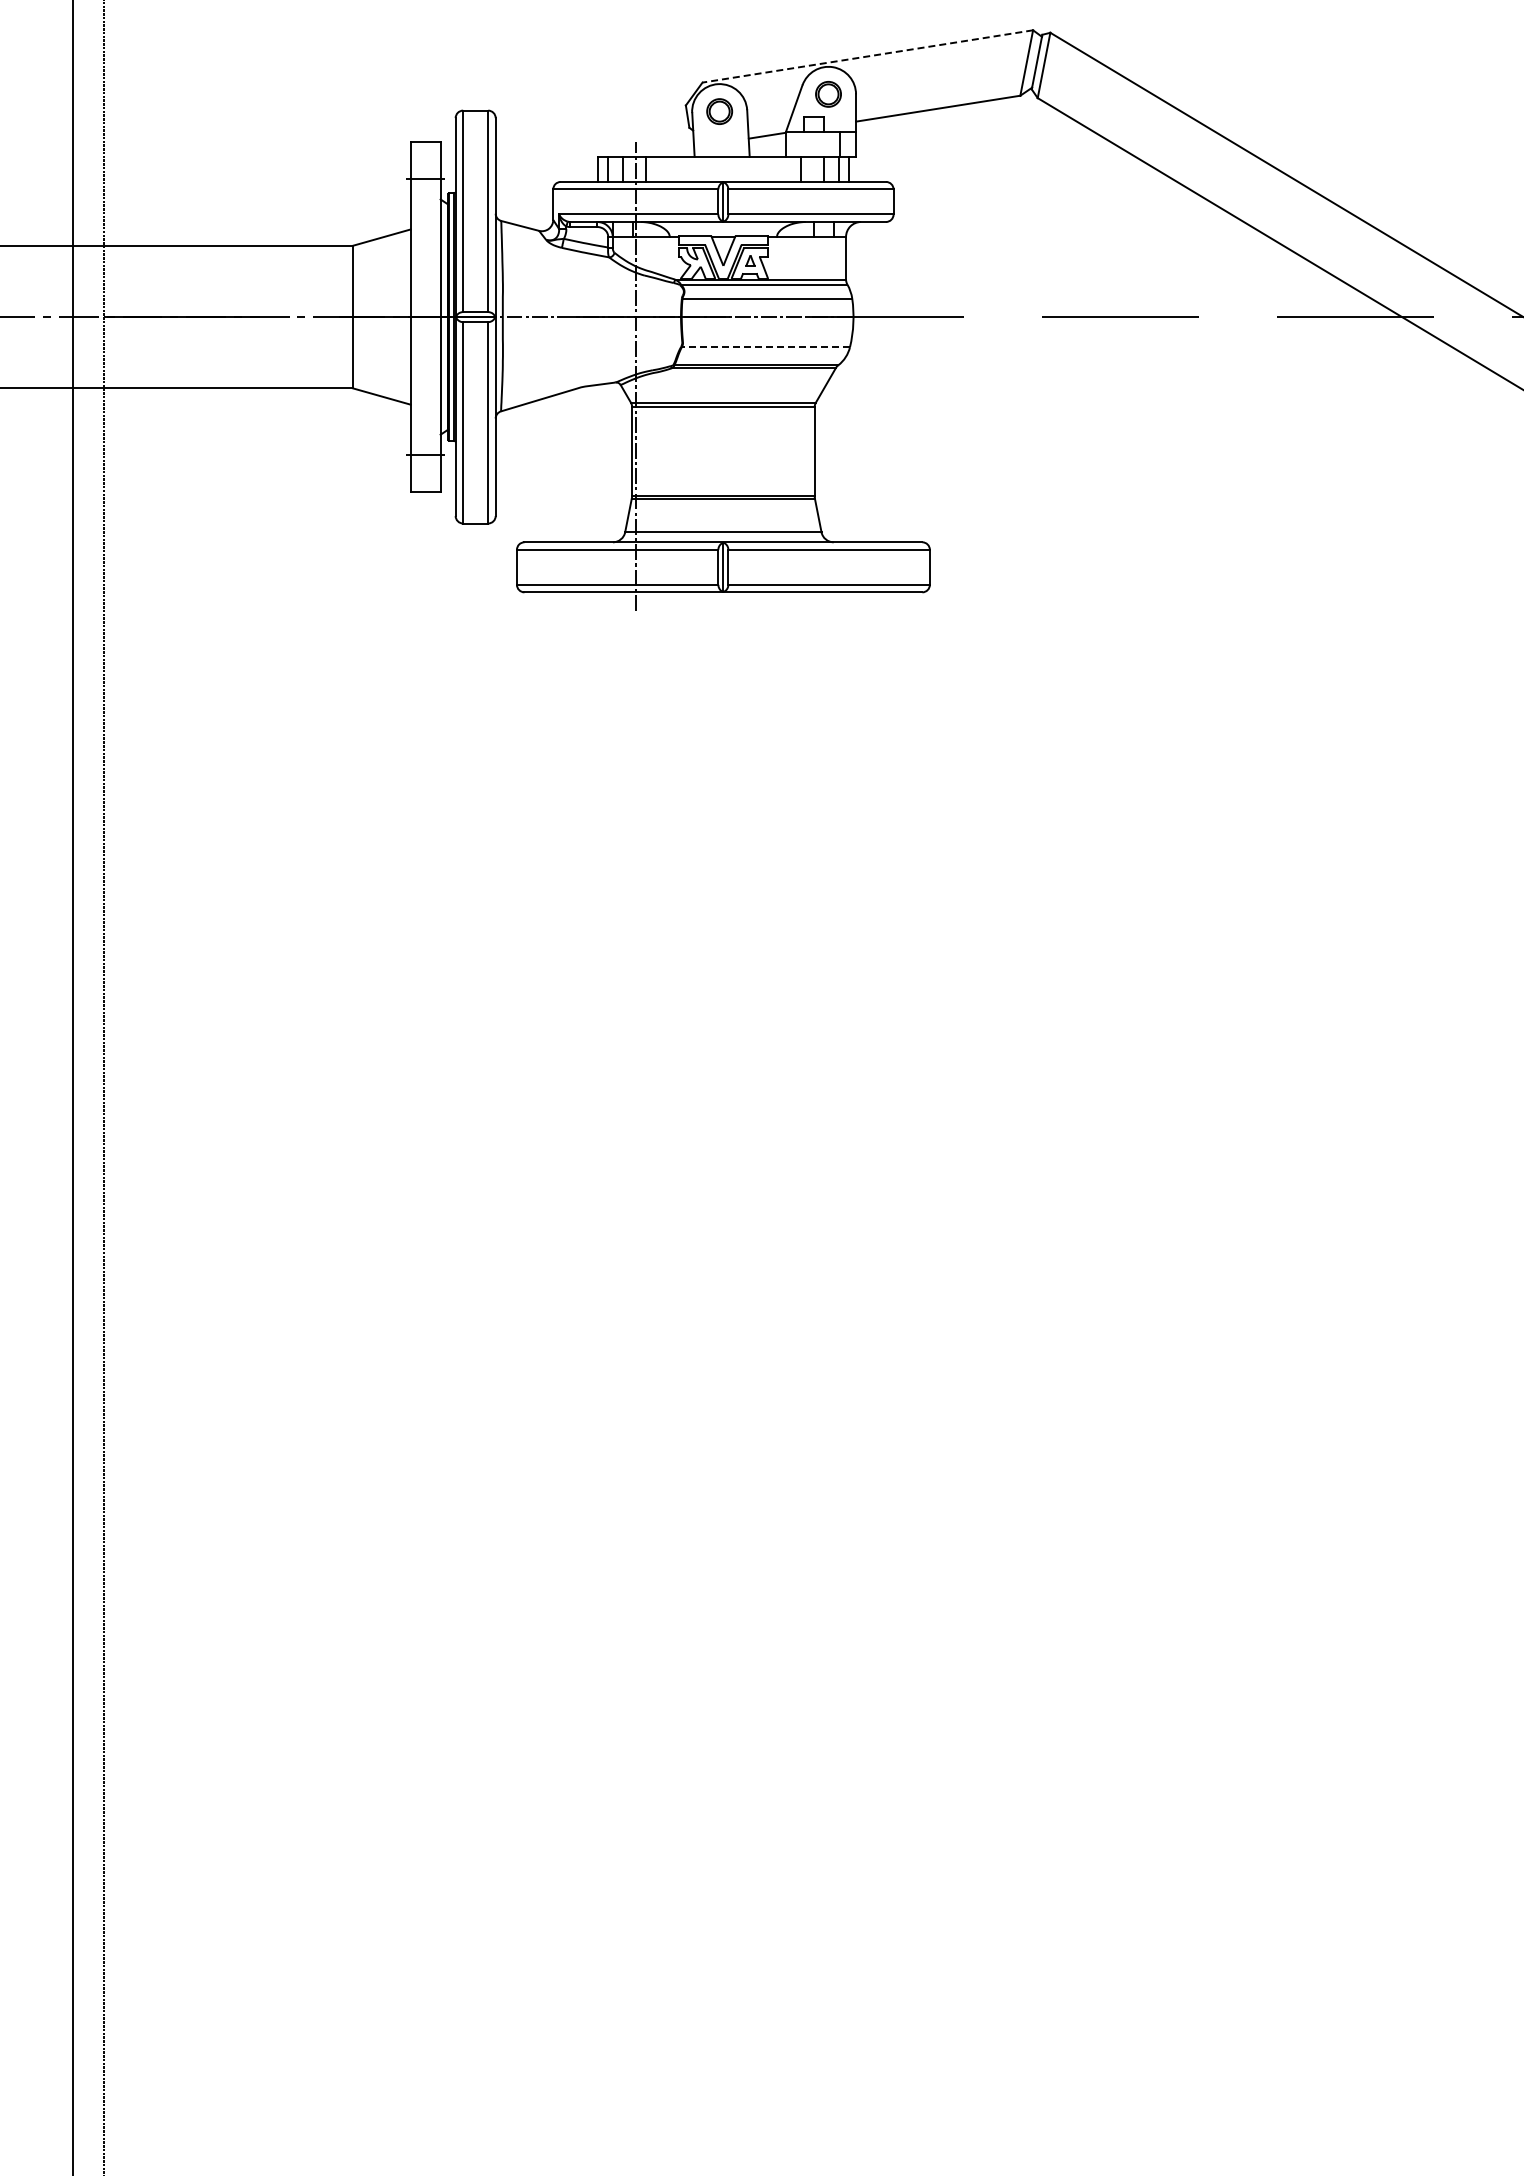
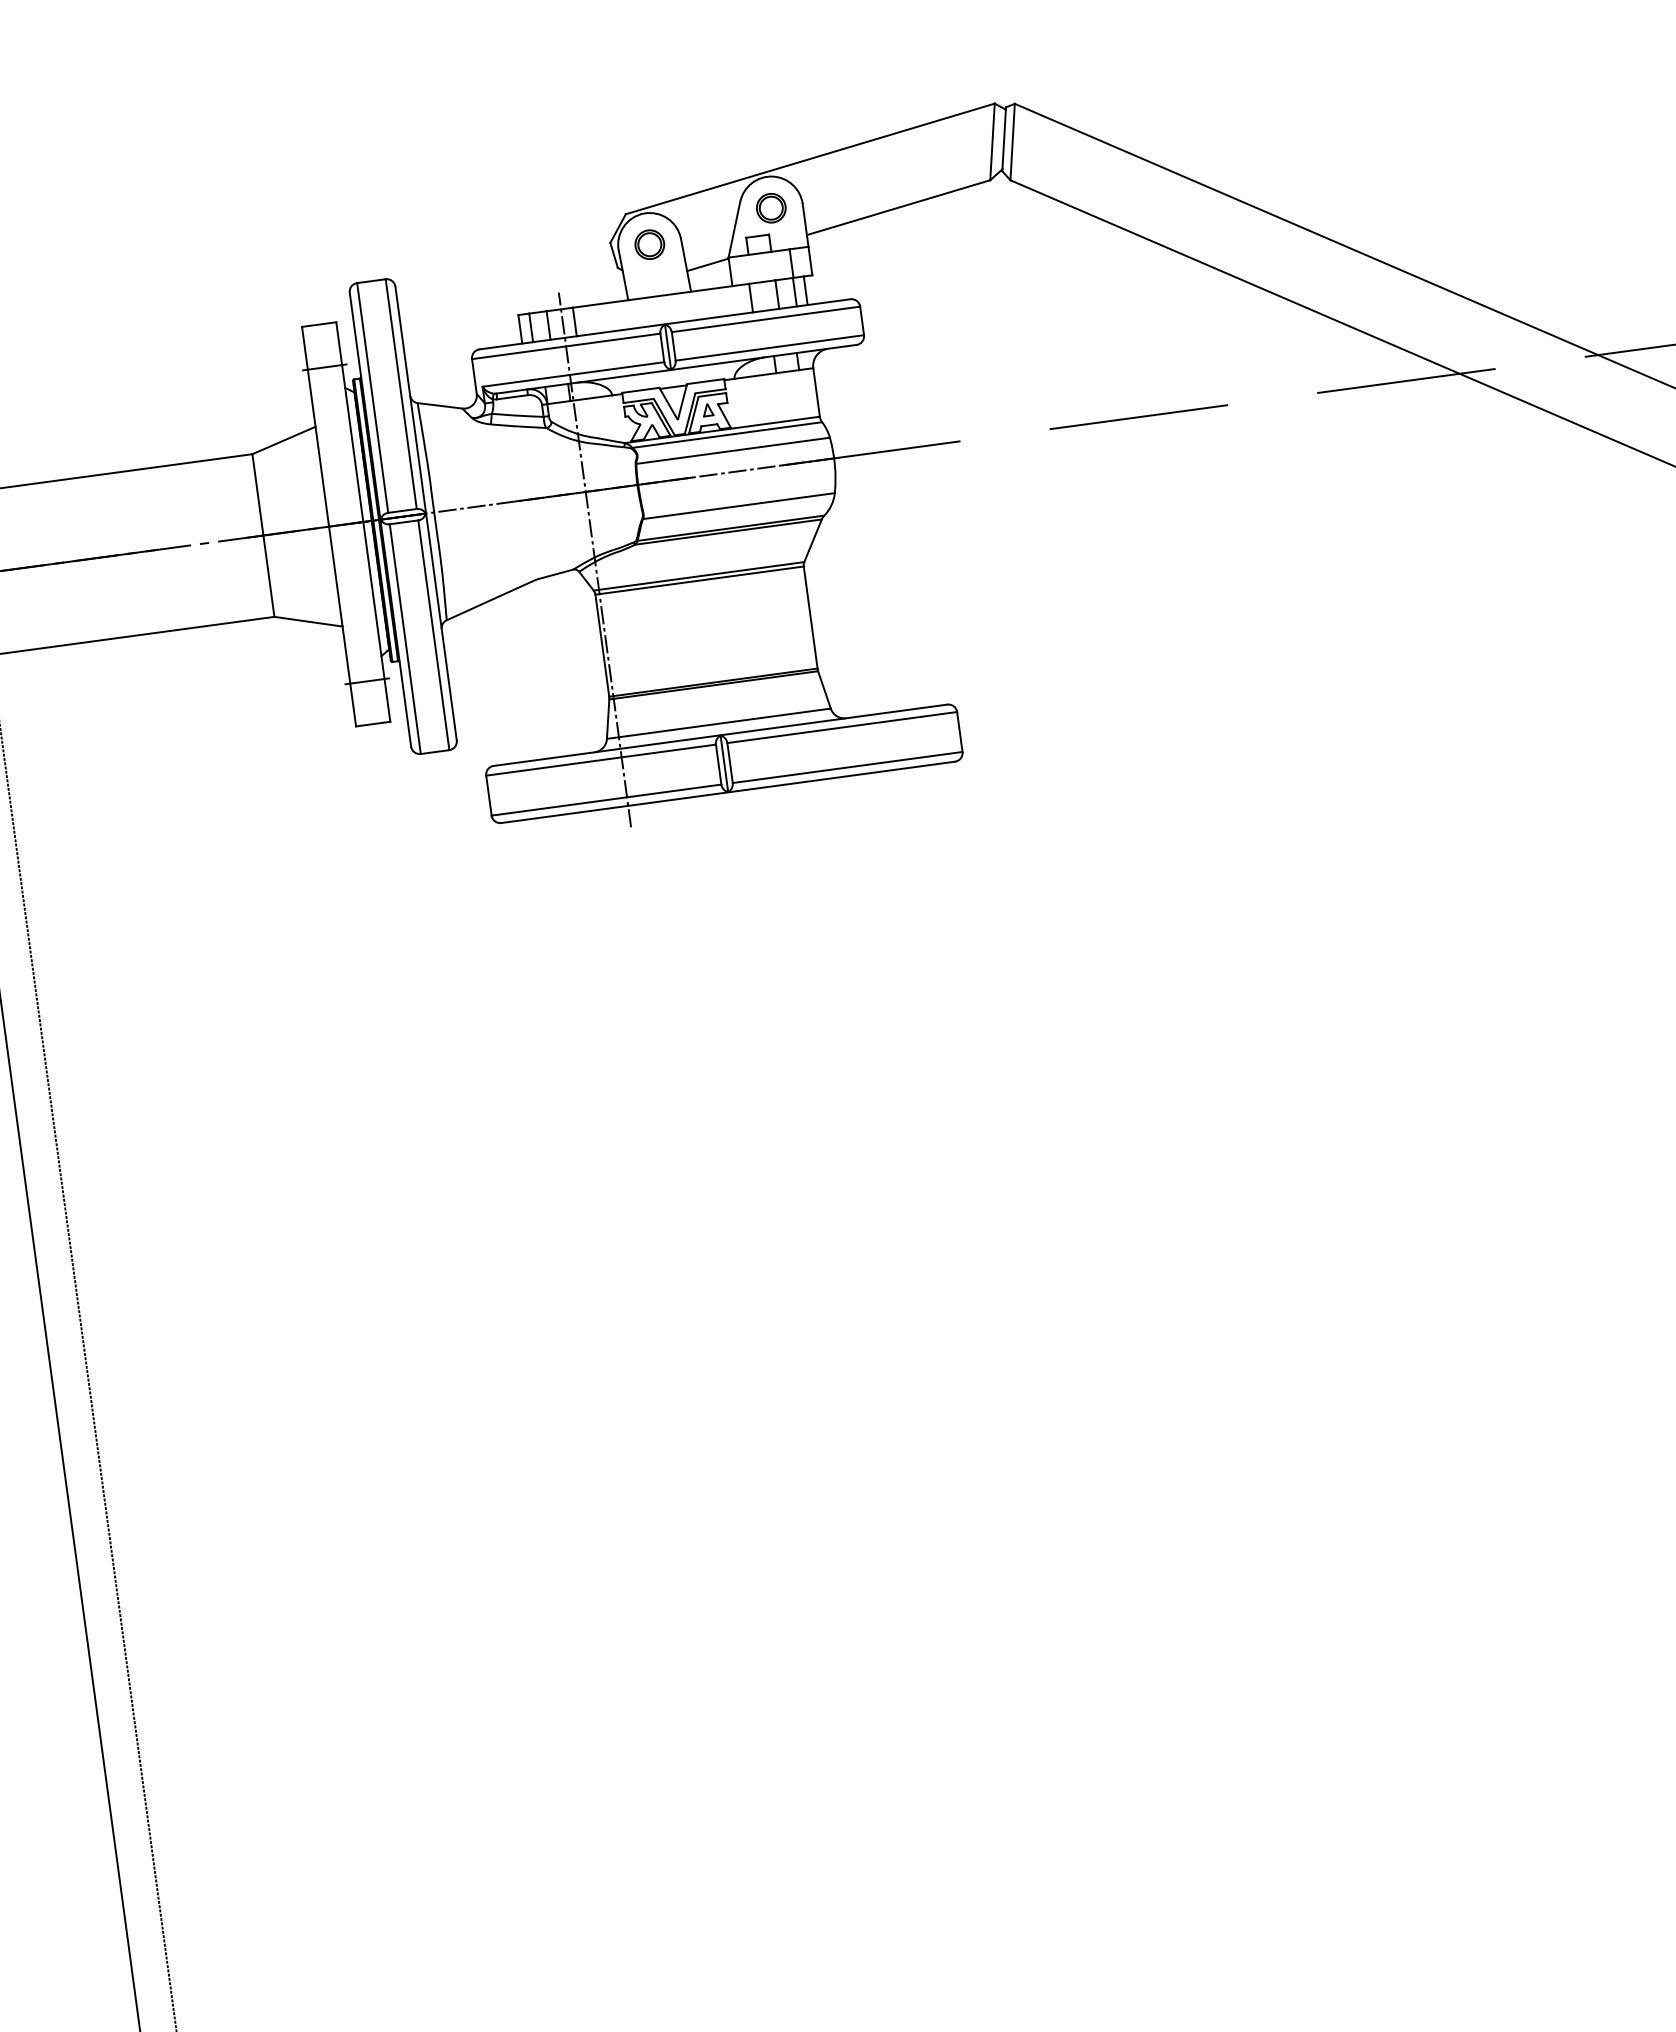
line: (867, 56) -> (809, 159), dashed -> solid
line: (765, 347) -> (738, 506), dashed -> solid

